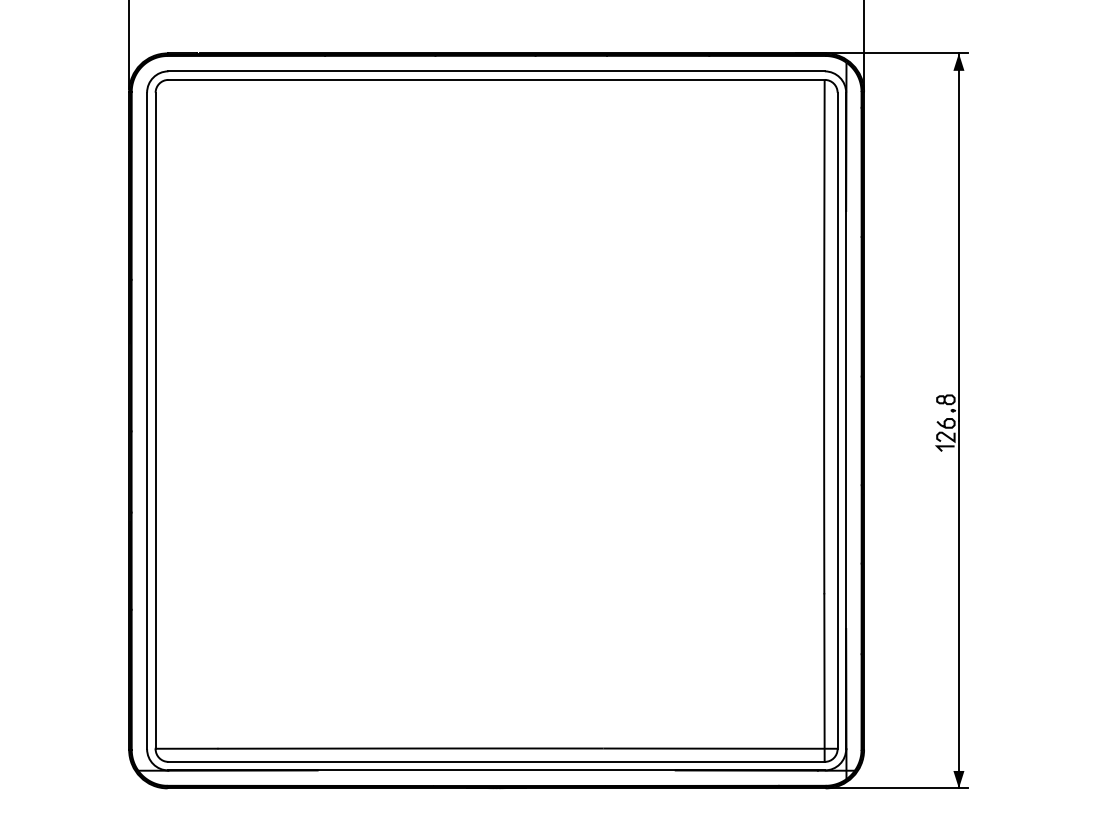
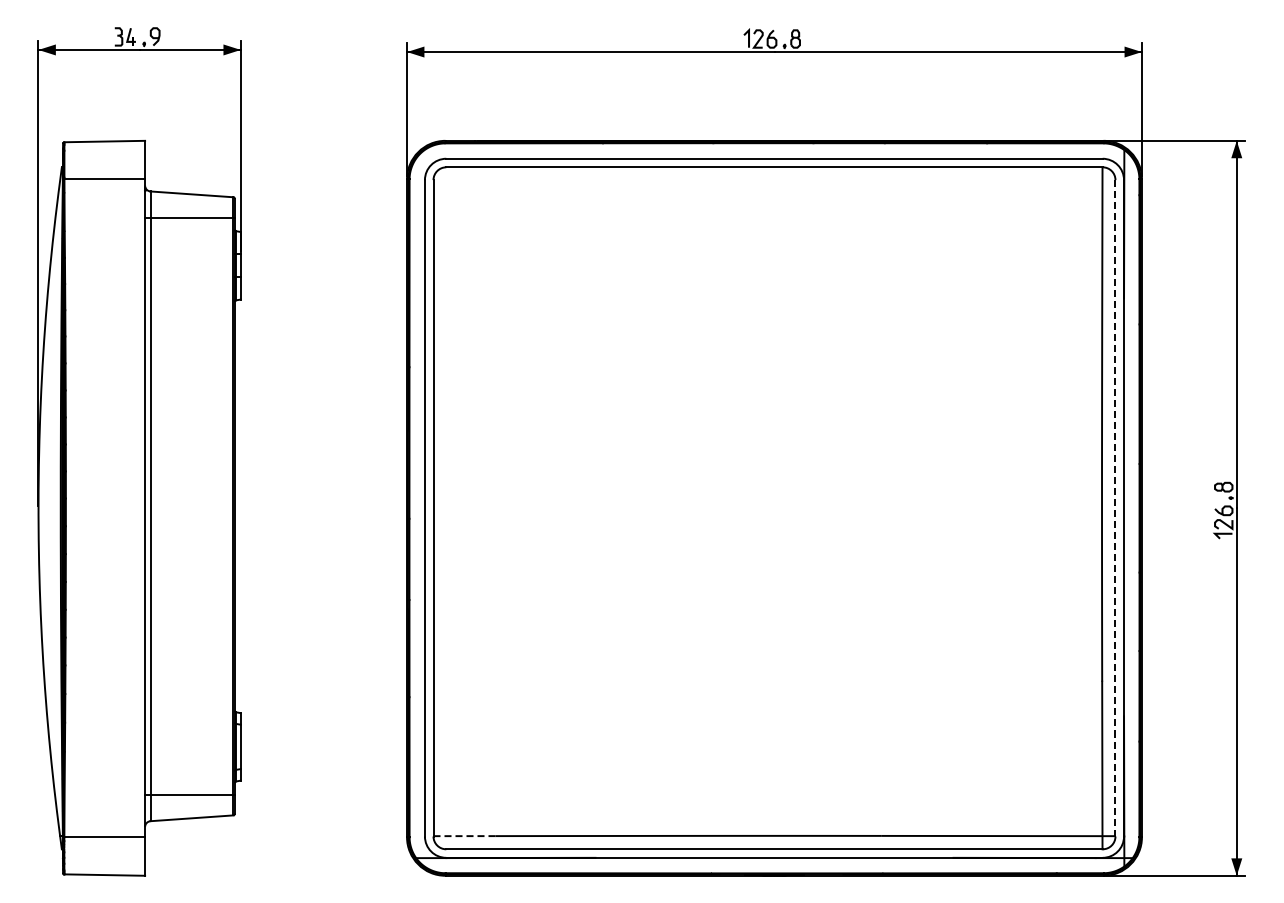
line: (837, 420) -> (1115, 507), solid -> dashed
line: (186, 749) -> (464, 836), solid -> dashed

